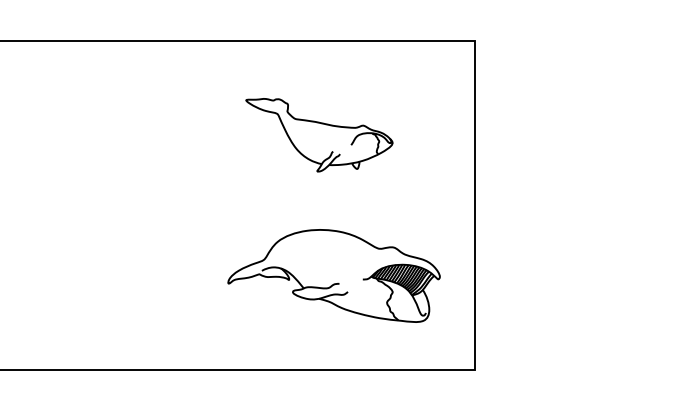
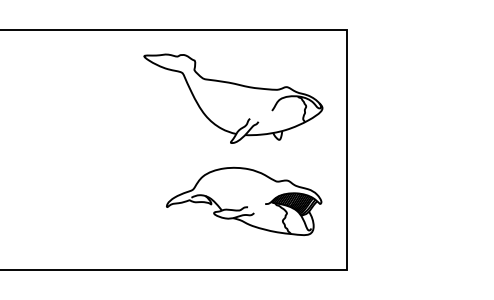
part: (319, 134) -> (233, 98), size x1.67

